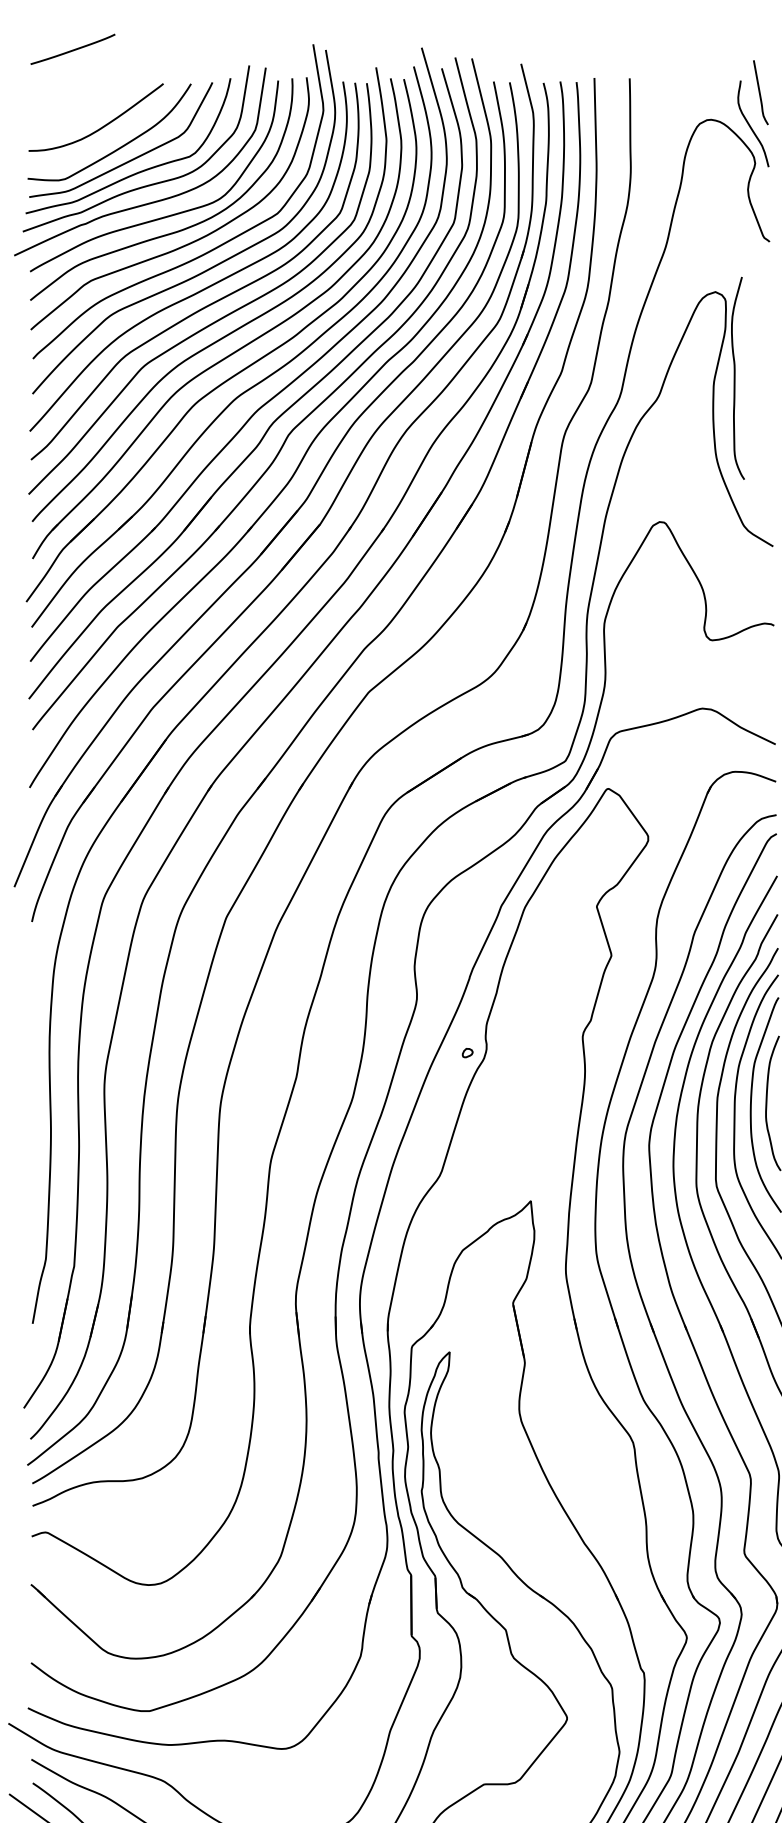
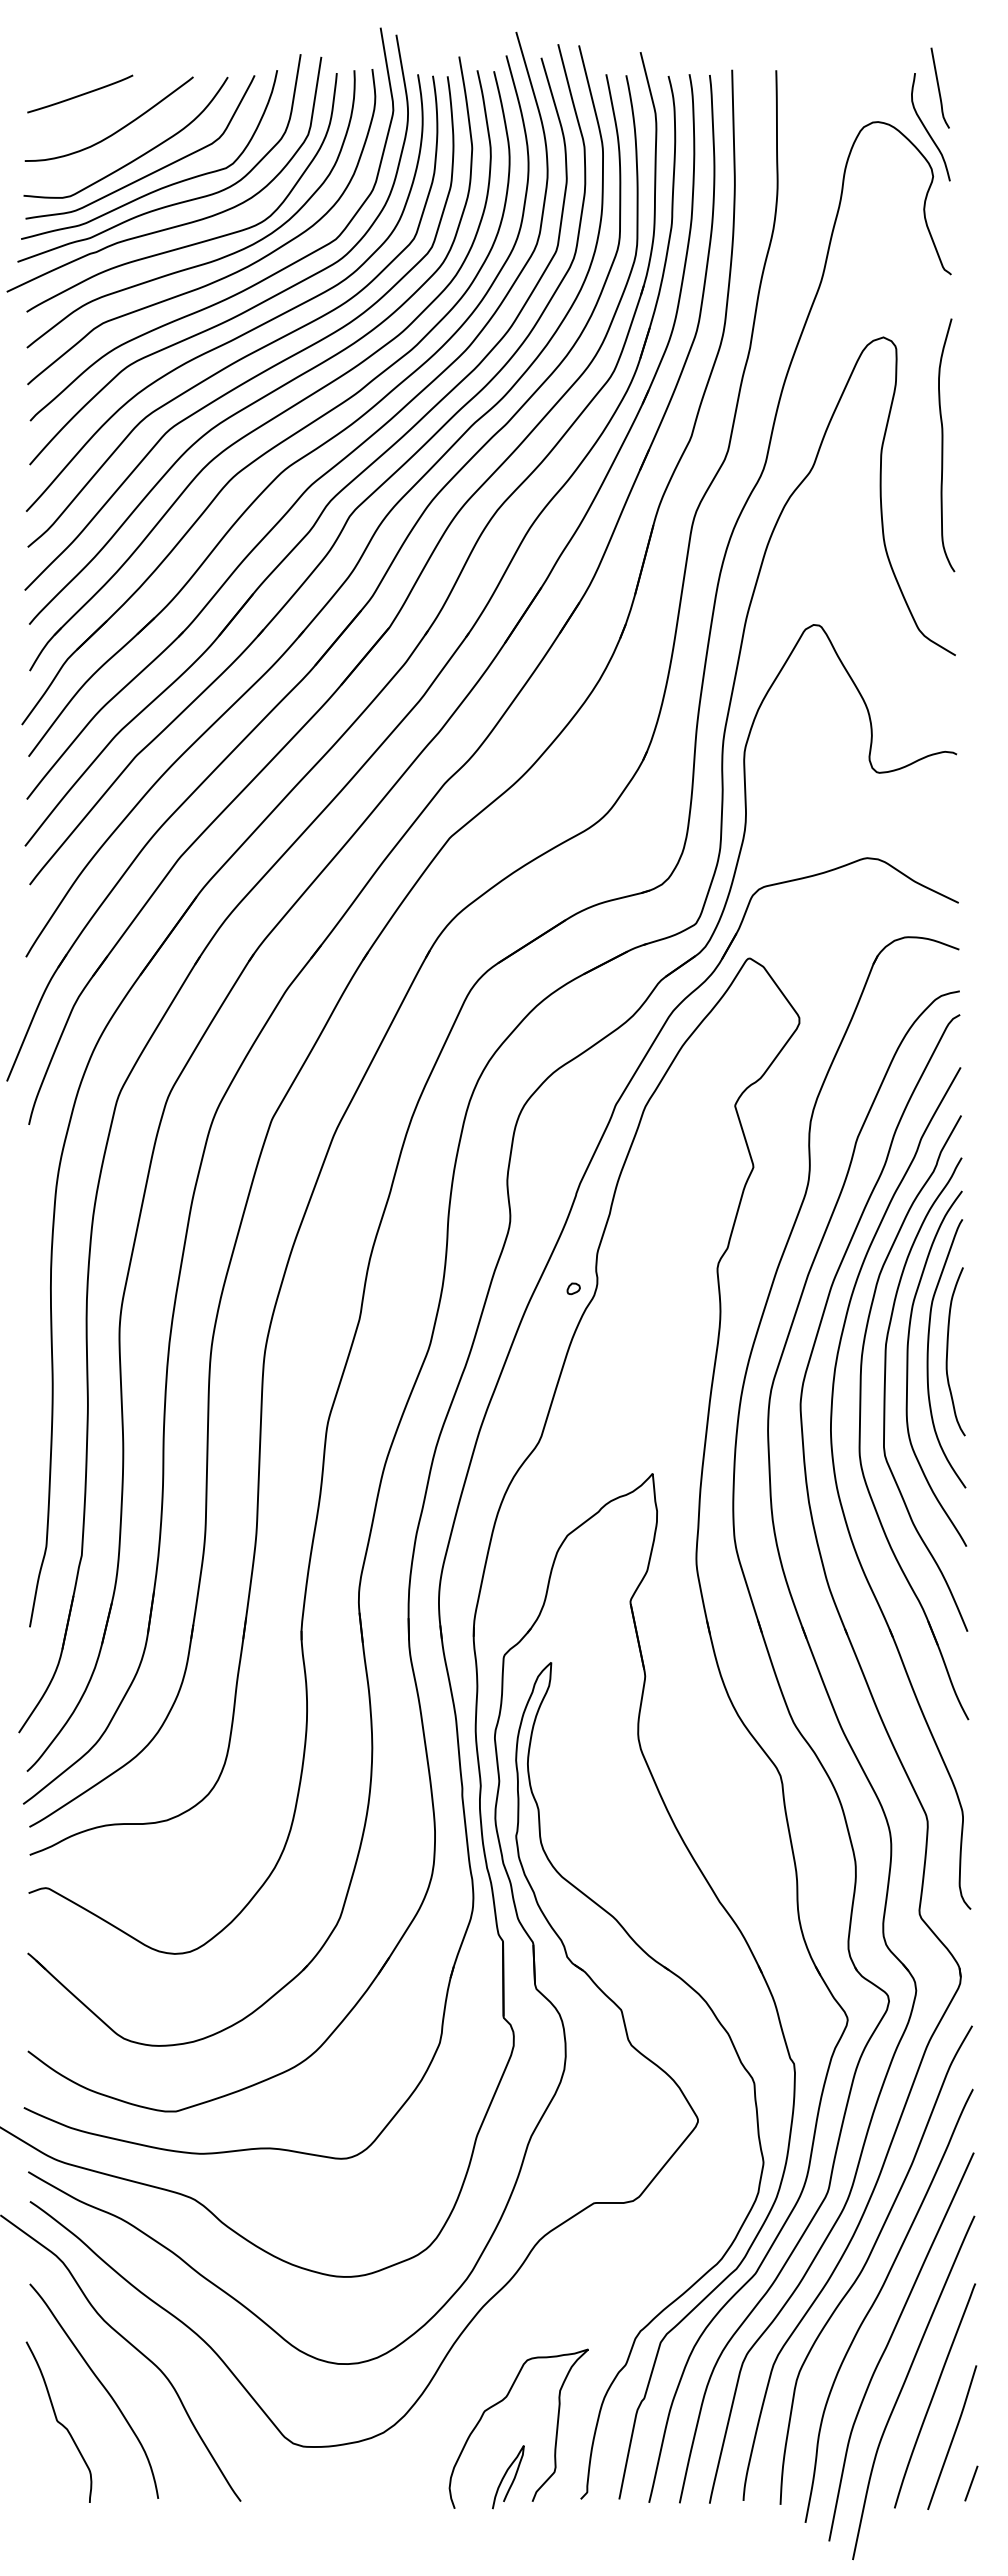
curve: (73, 49) -> (80, 94), moved
curve: (735, 378) -> (943, 445), moved

